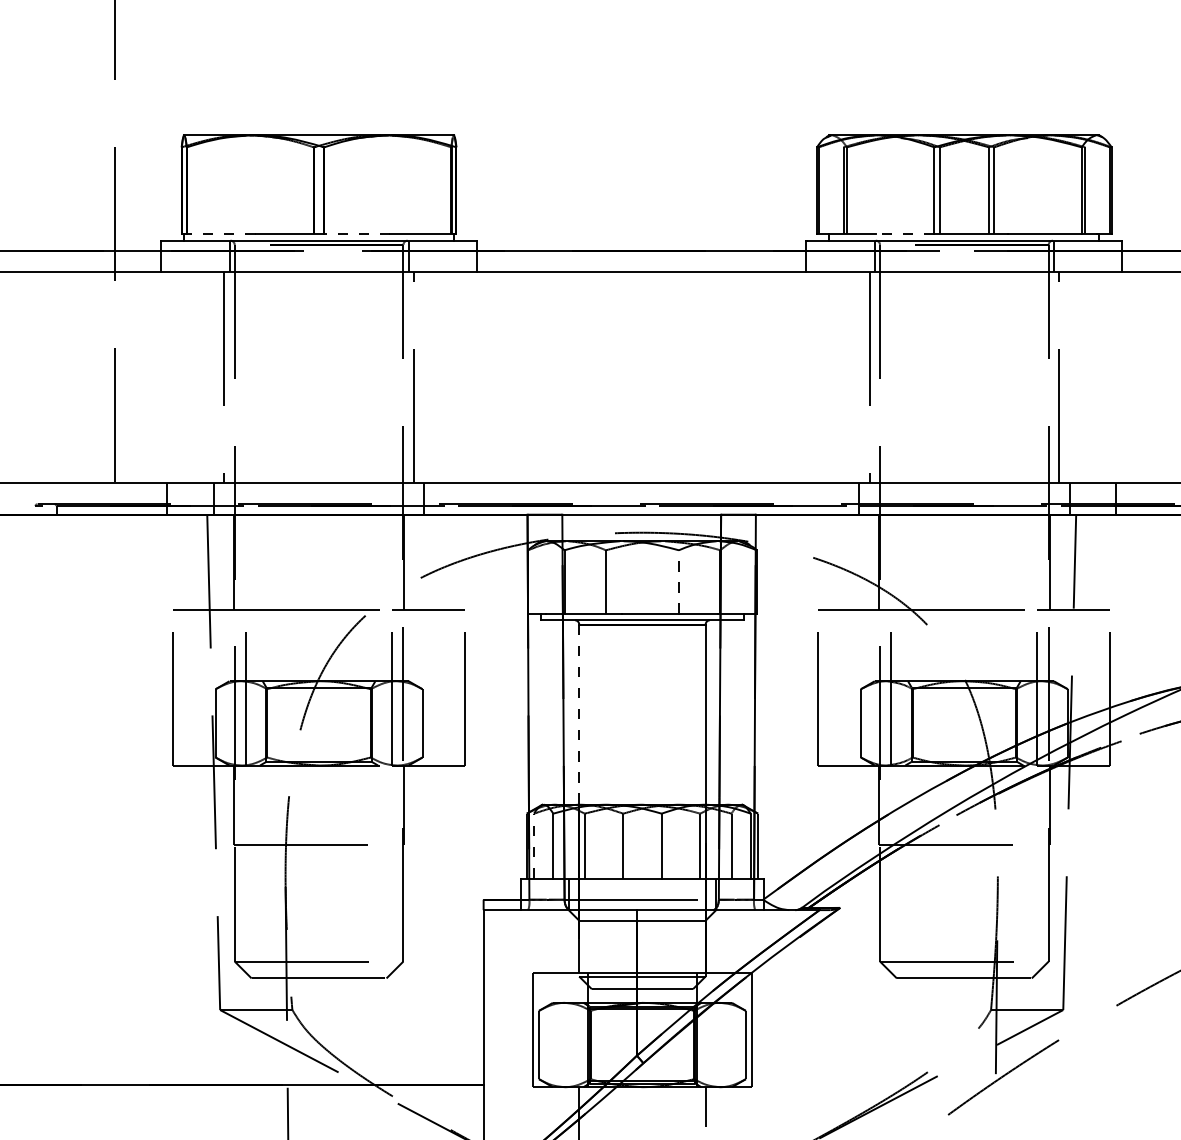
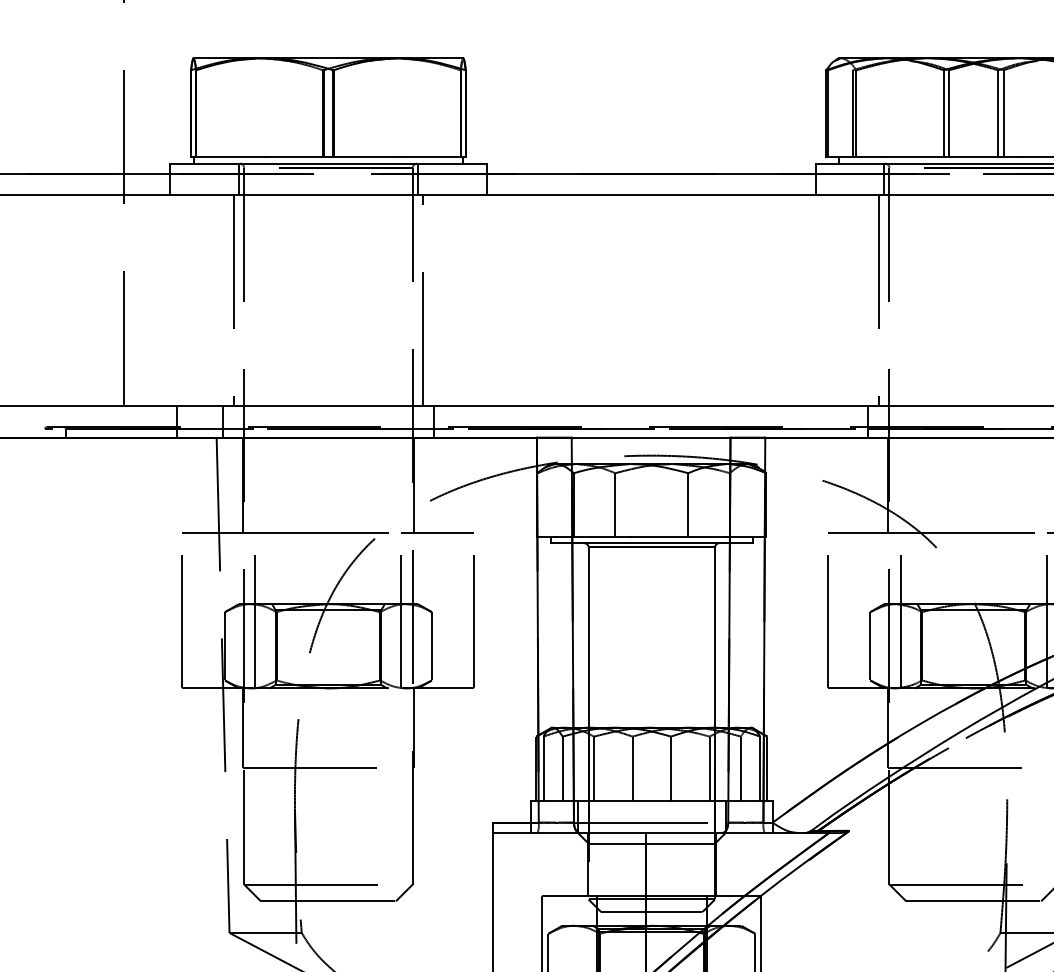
line: (220, 234) -> (229, 157), dashed -> solid
line: (356, 234) -> (365, 157), dashed -> solid
line: (904, 234) -> (913, 157), dashed -> solid
line: (678, 582) -> (687, 505), dashed -> solid
line: (579, 715) -> (588, 638), dashed -> solid
line: (534, 845) -> (543, 768), dashed -> solid

